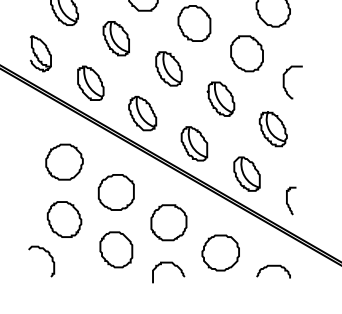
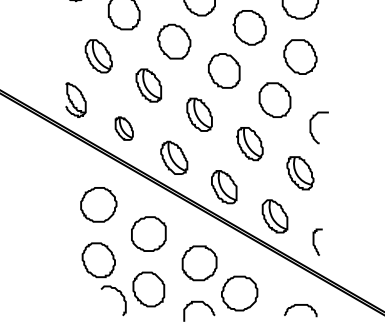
part: (91, 83) -> (124, 128), size x0.7
part: (220, 252) -> (239, 293), moved
curve: (48, 255) -> (120, 294), moved

